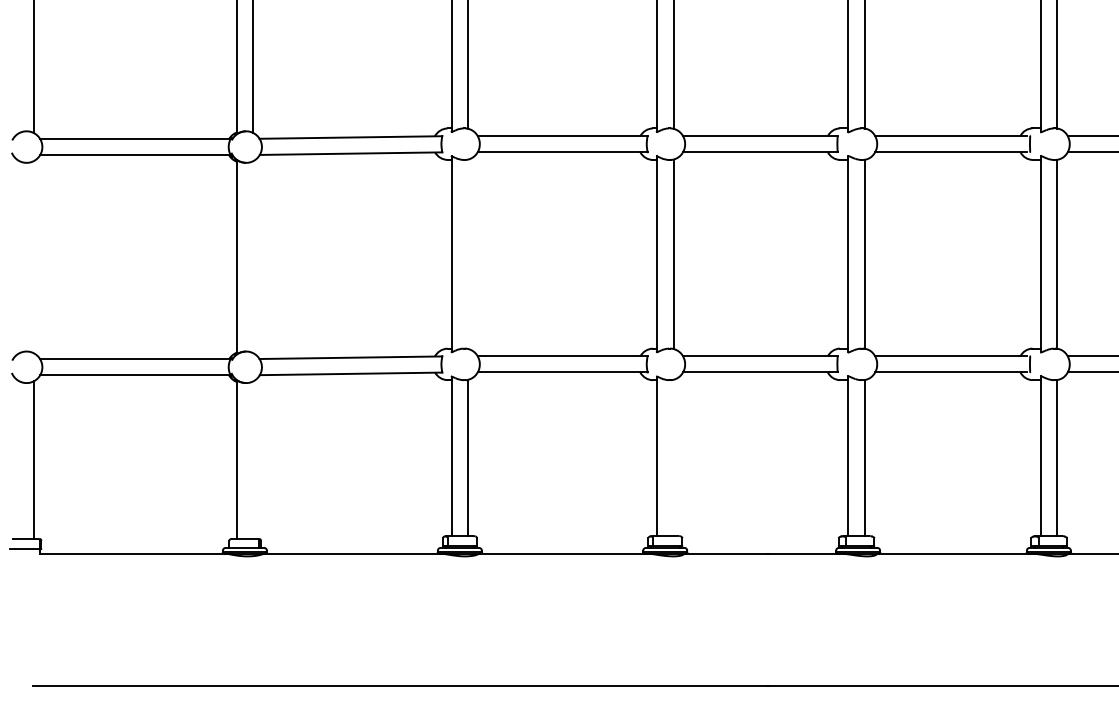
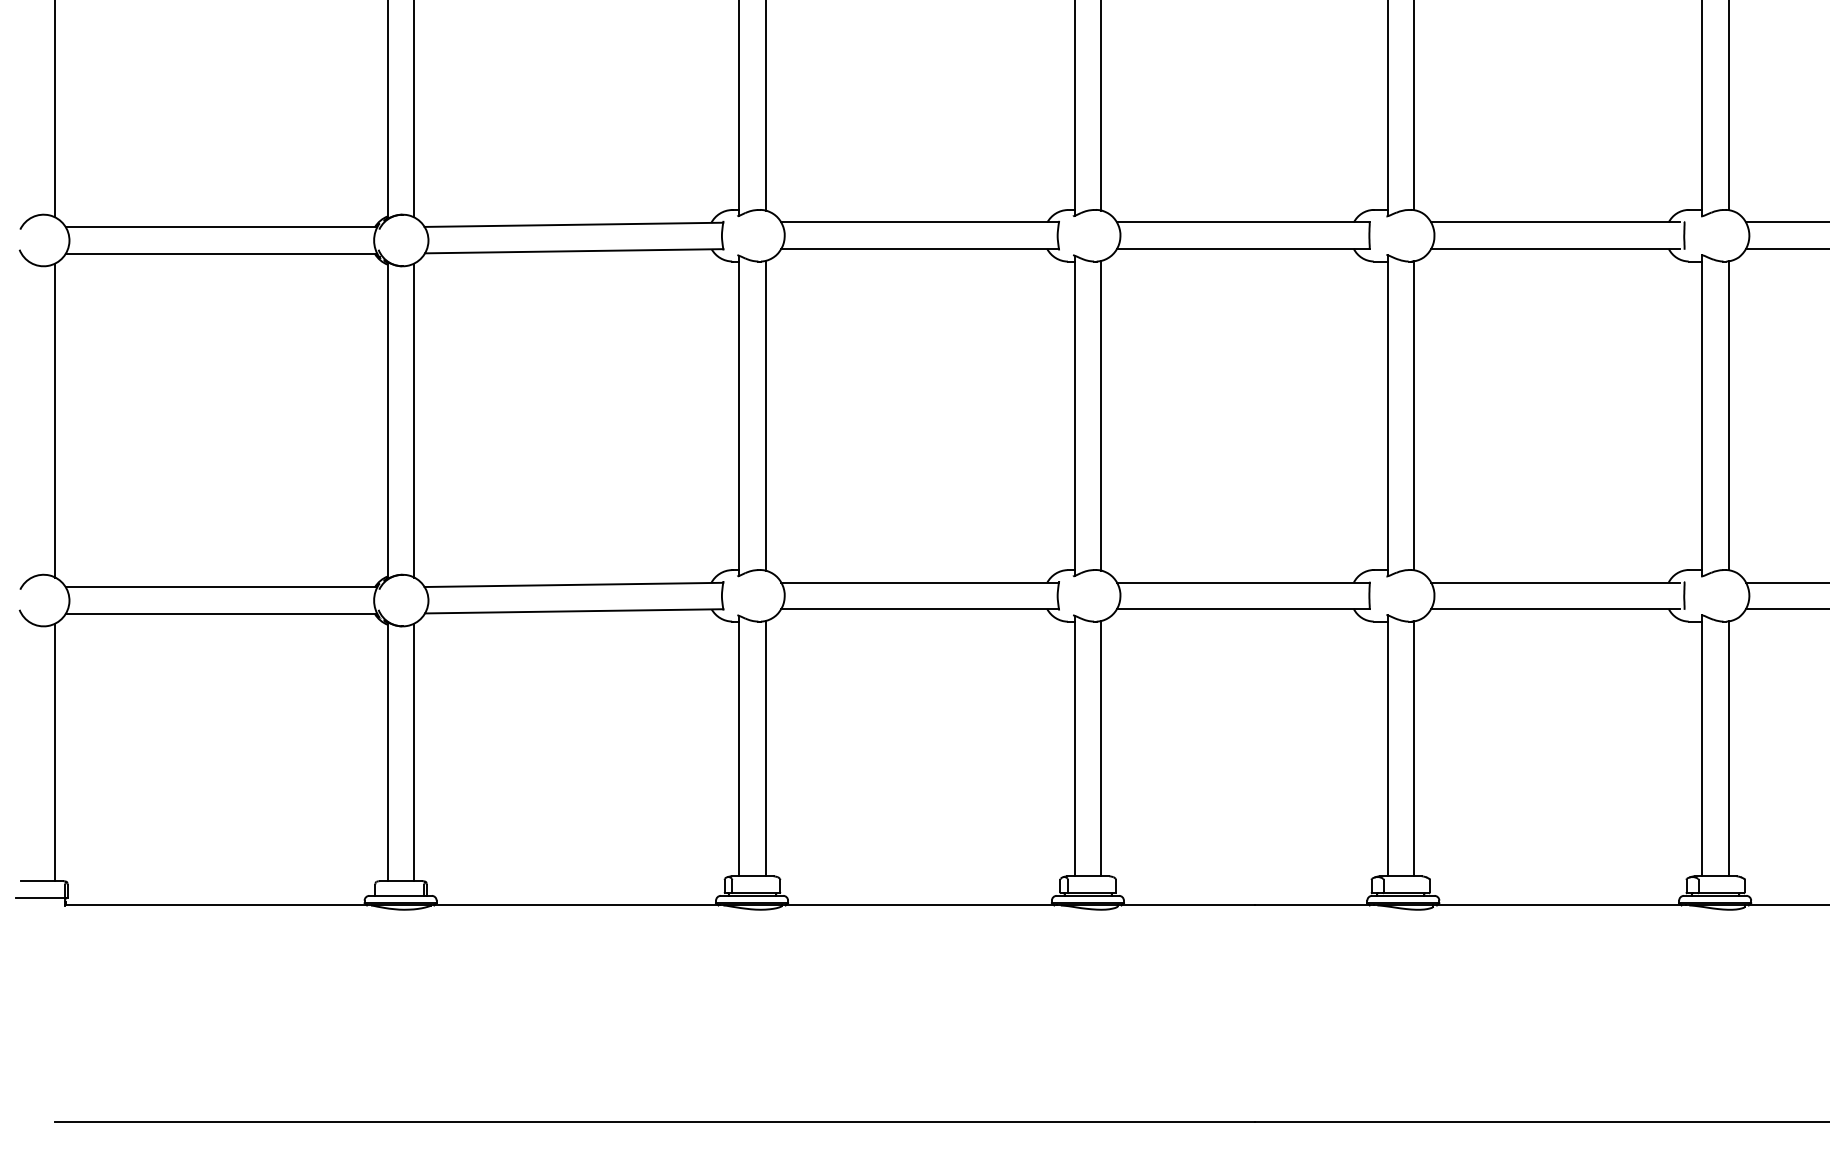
line: (468, 254) -> (766, 416), added
line: (33, 257) -> (54, 421), added
line: (253, 257) -> (414, 421), added
line: (673, 457) -> (1101, 748), added
line: (253, 459) -> (414, 751), added

